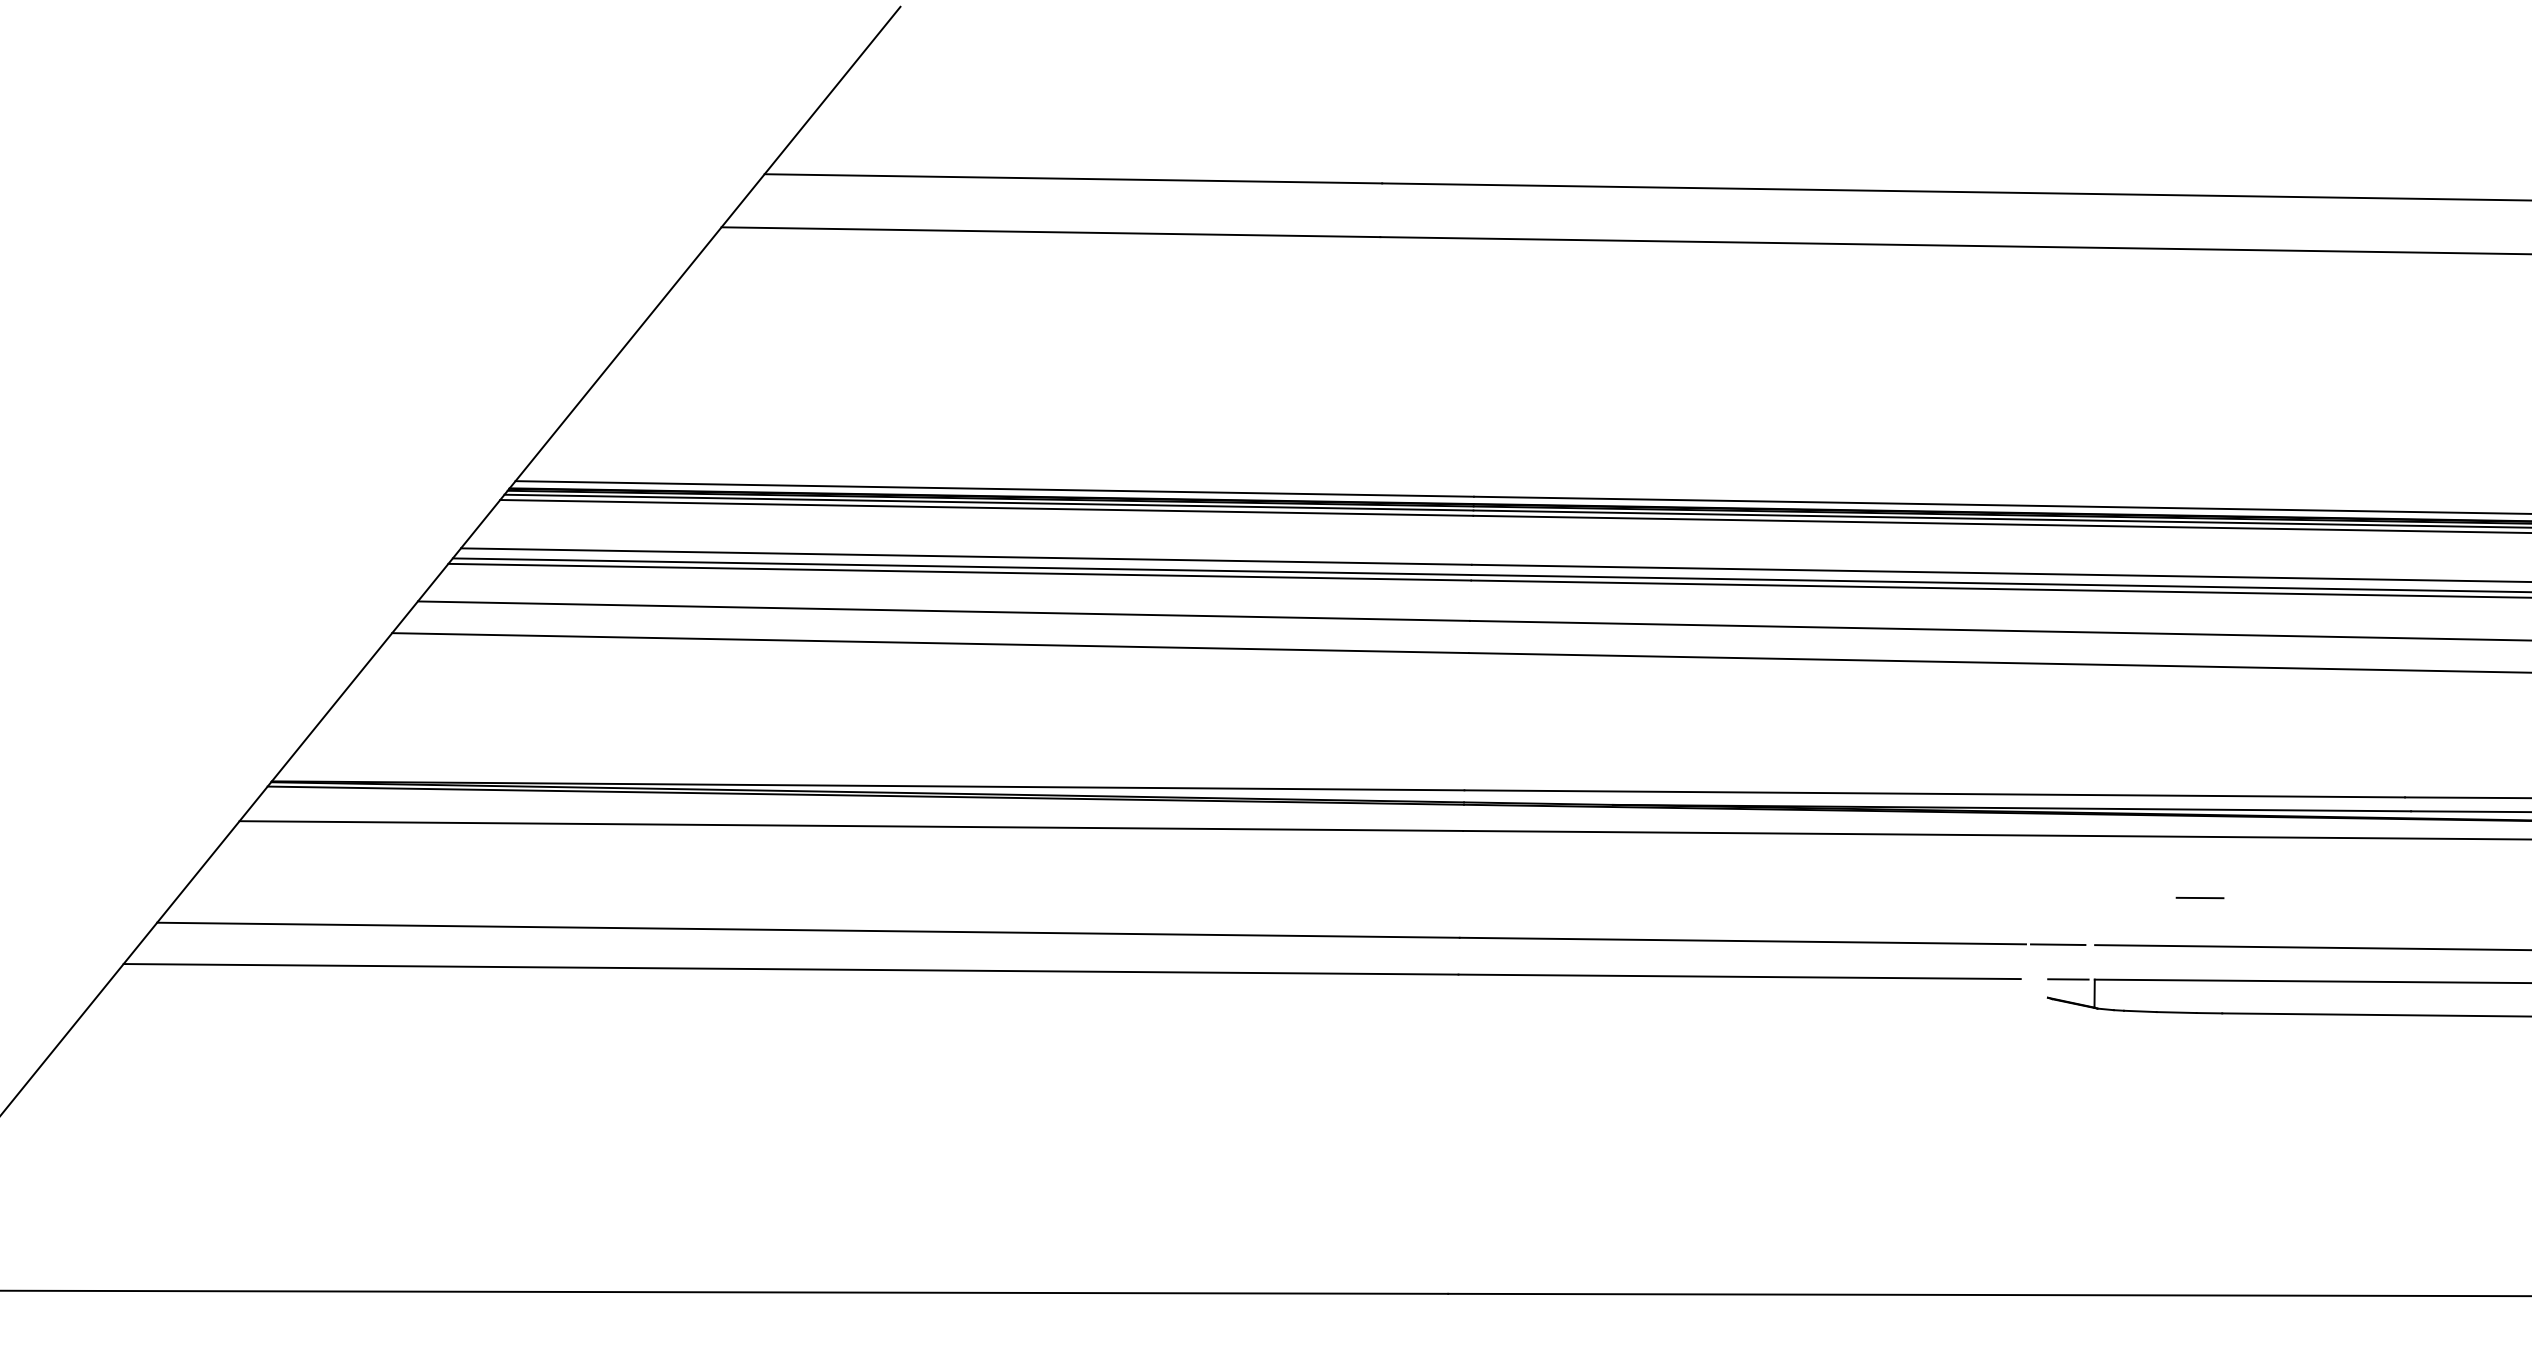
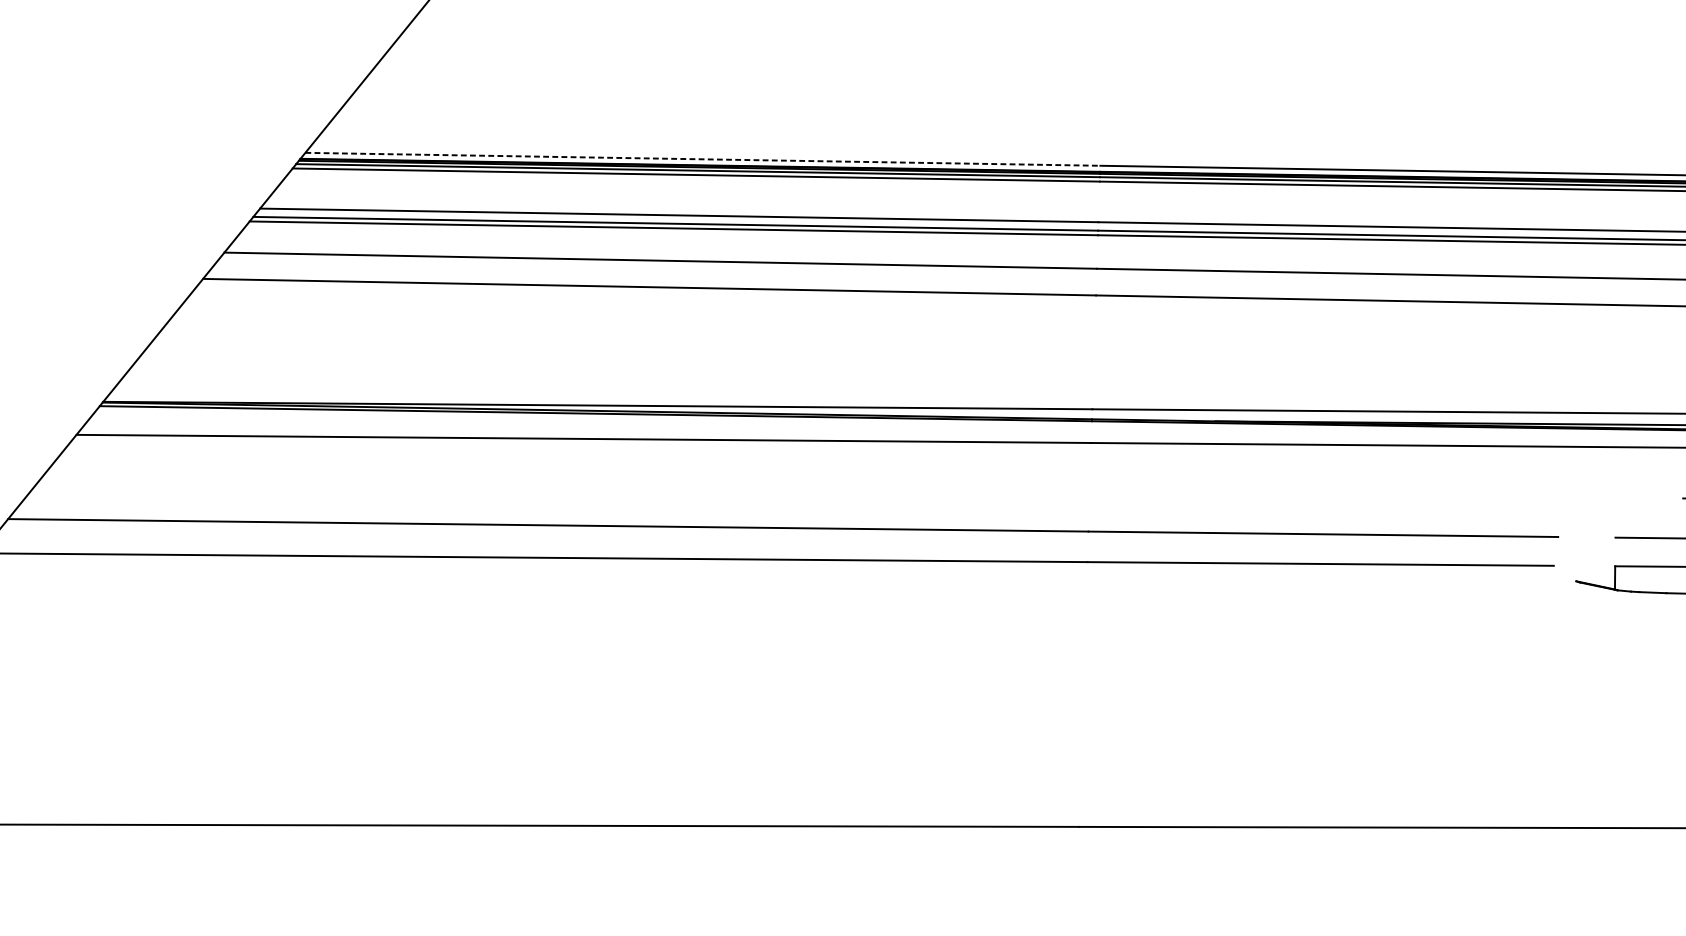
line: (995, 488) -> (703, 158), solid -> dashed
line: (2057, 944) -> (1584, 537), removed
line: (2068, 979) -> (1593, 566), removed

